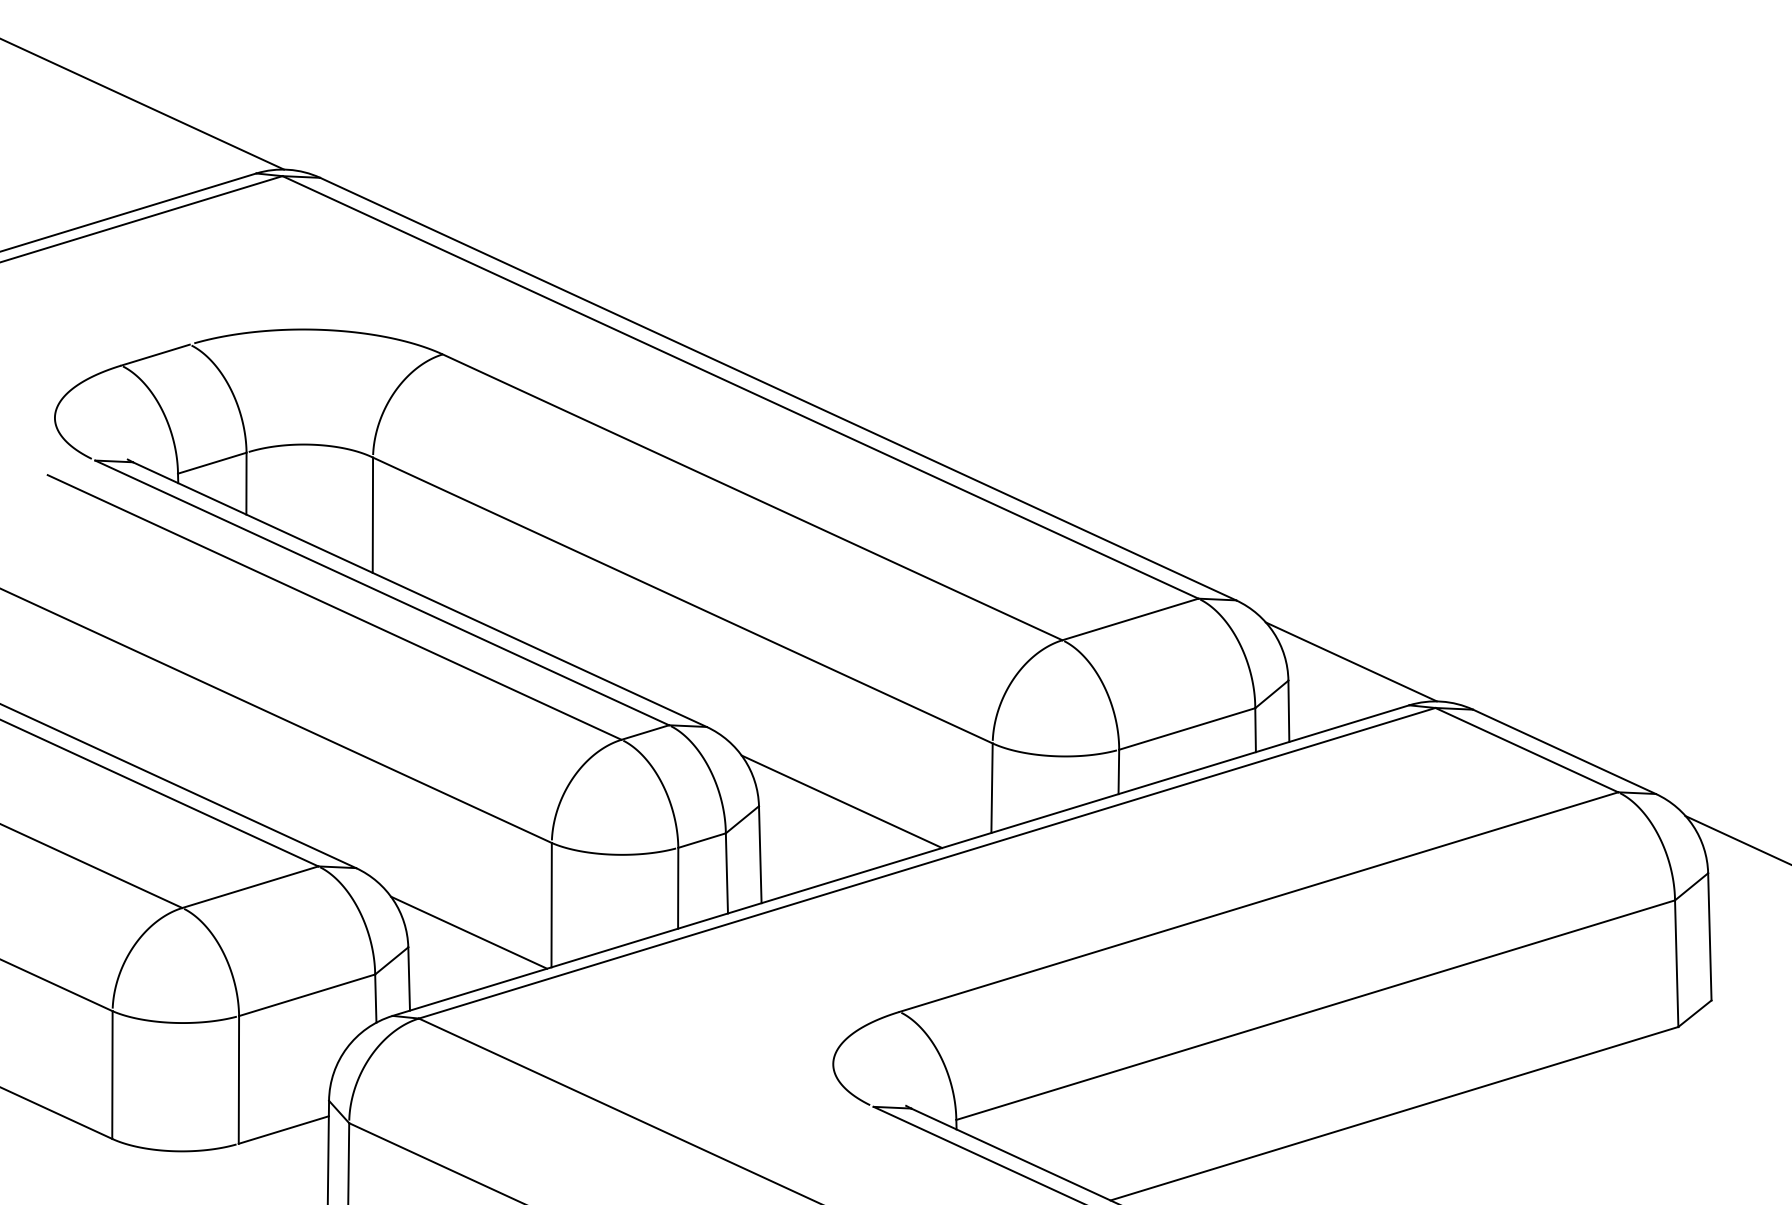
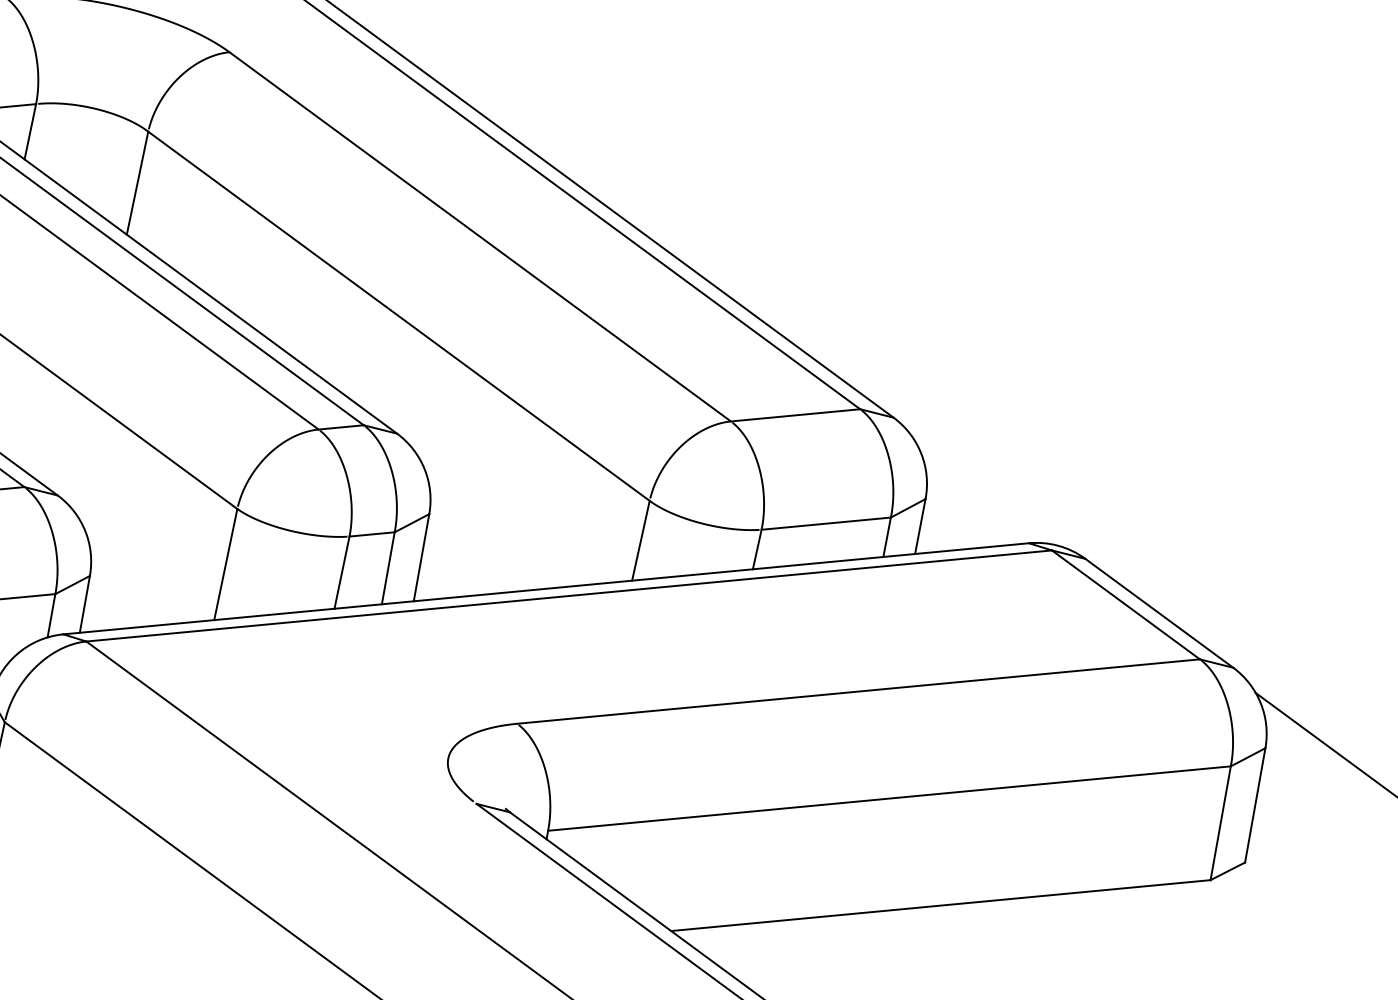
line: (1350, 661) -> (984, 493), removed
line: (841, 801) -> (503, 525), removed
line: (469, 932) -> (147, 573), removed

